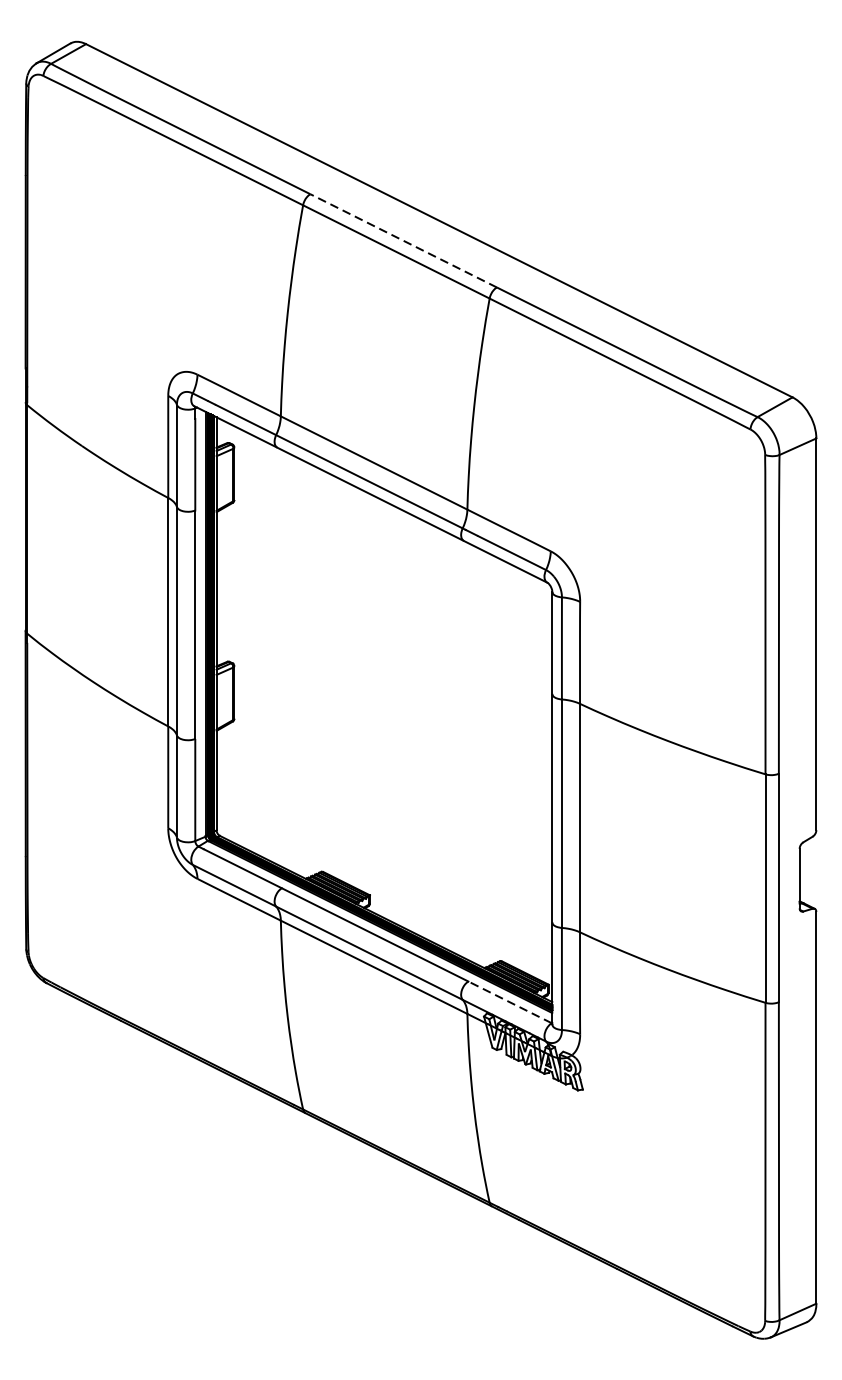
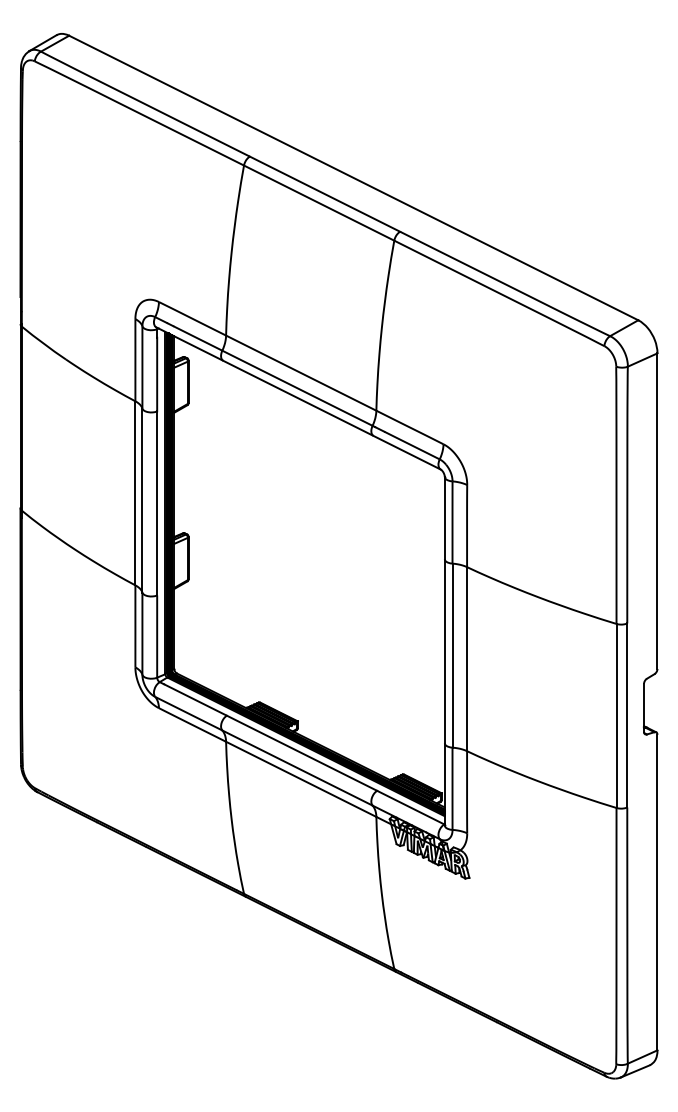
line: (402, 239) -> (324, 193), dashed -> solid
line: (509, 1002) -> (410, 807), dashed -> solid

